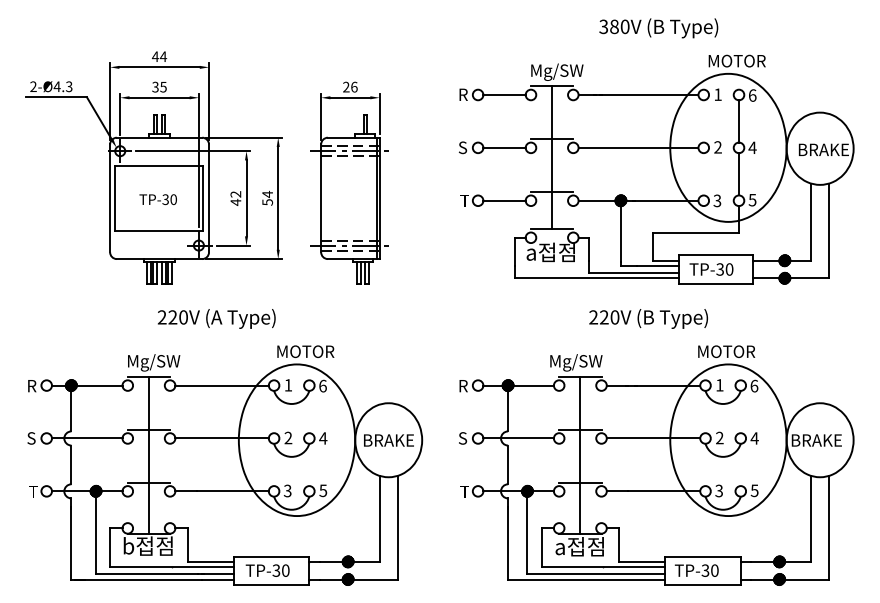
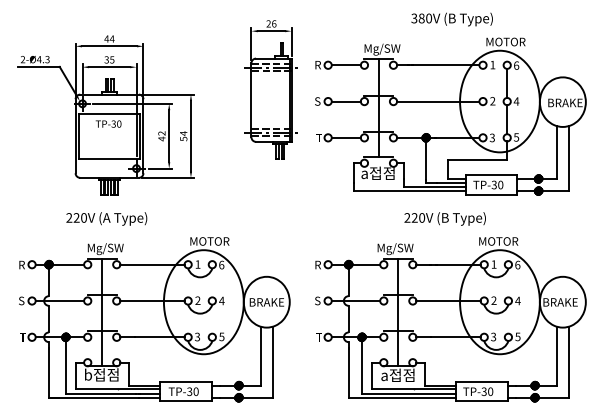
part: (348, 182) -> (270, 89), moved
text: (158, 198) -> (108, 123), moved
text: (216, 318) -> (106, 218), moved

